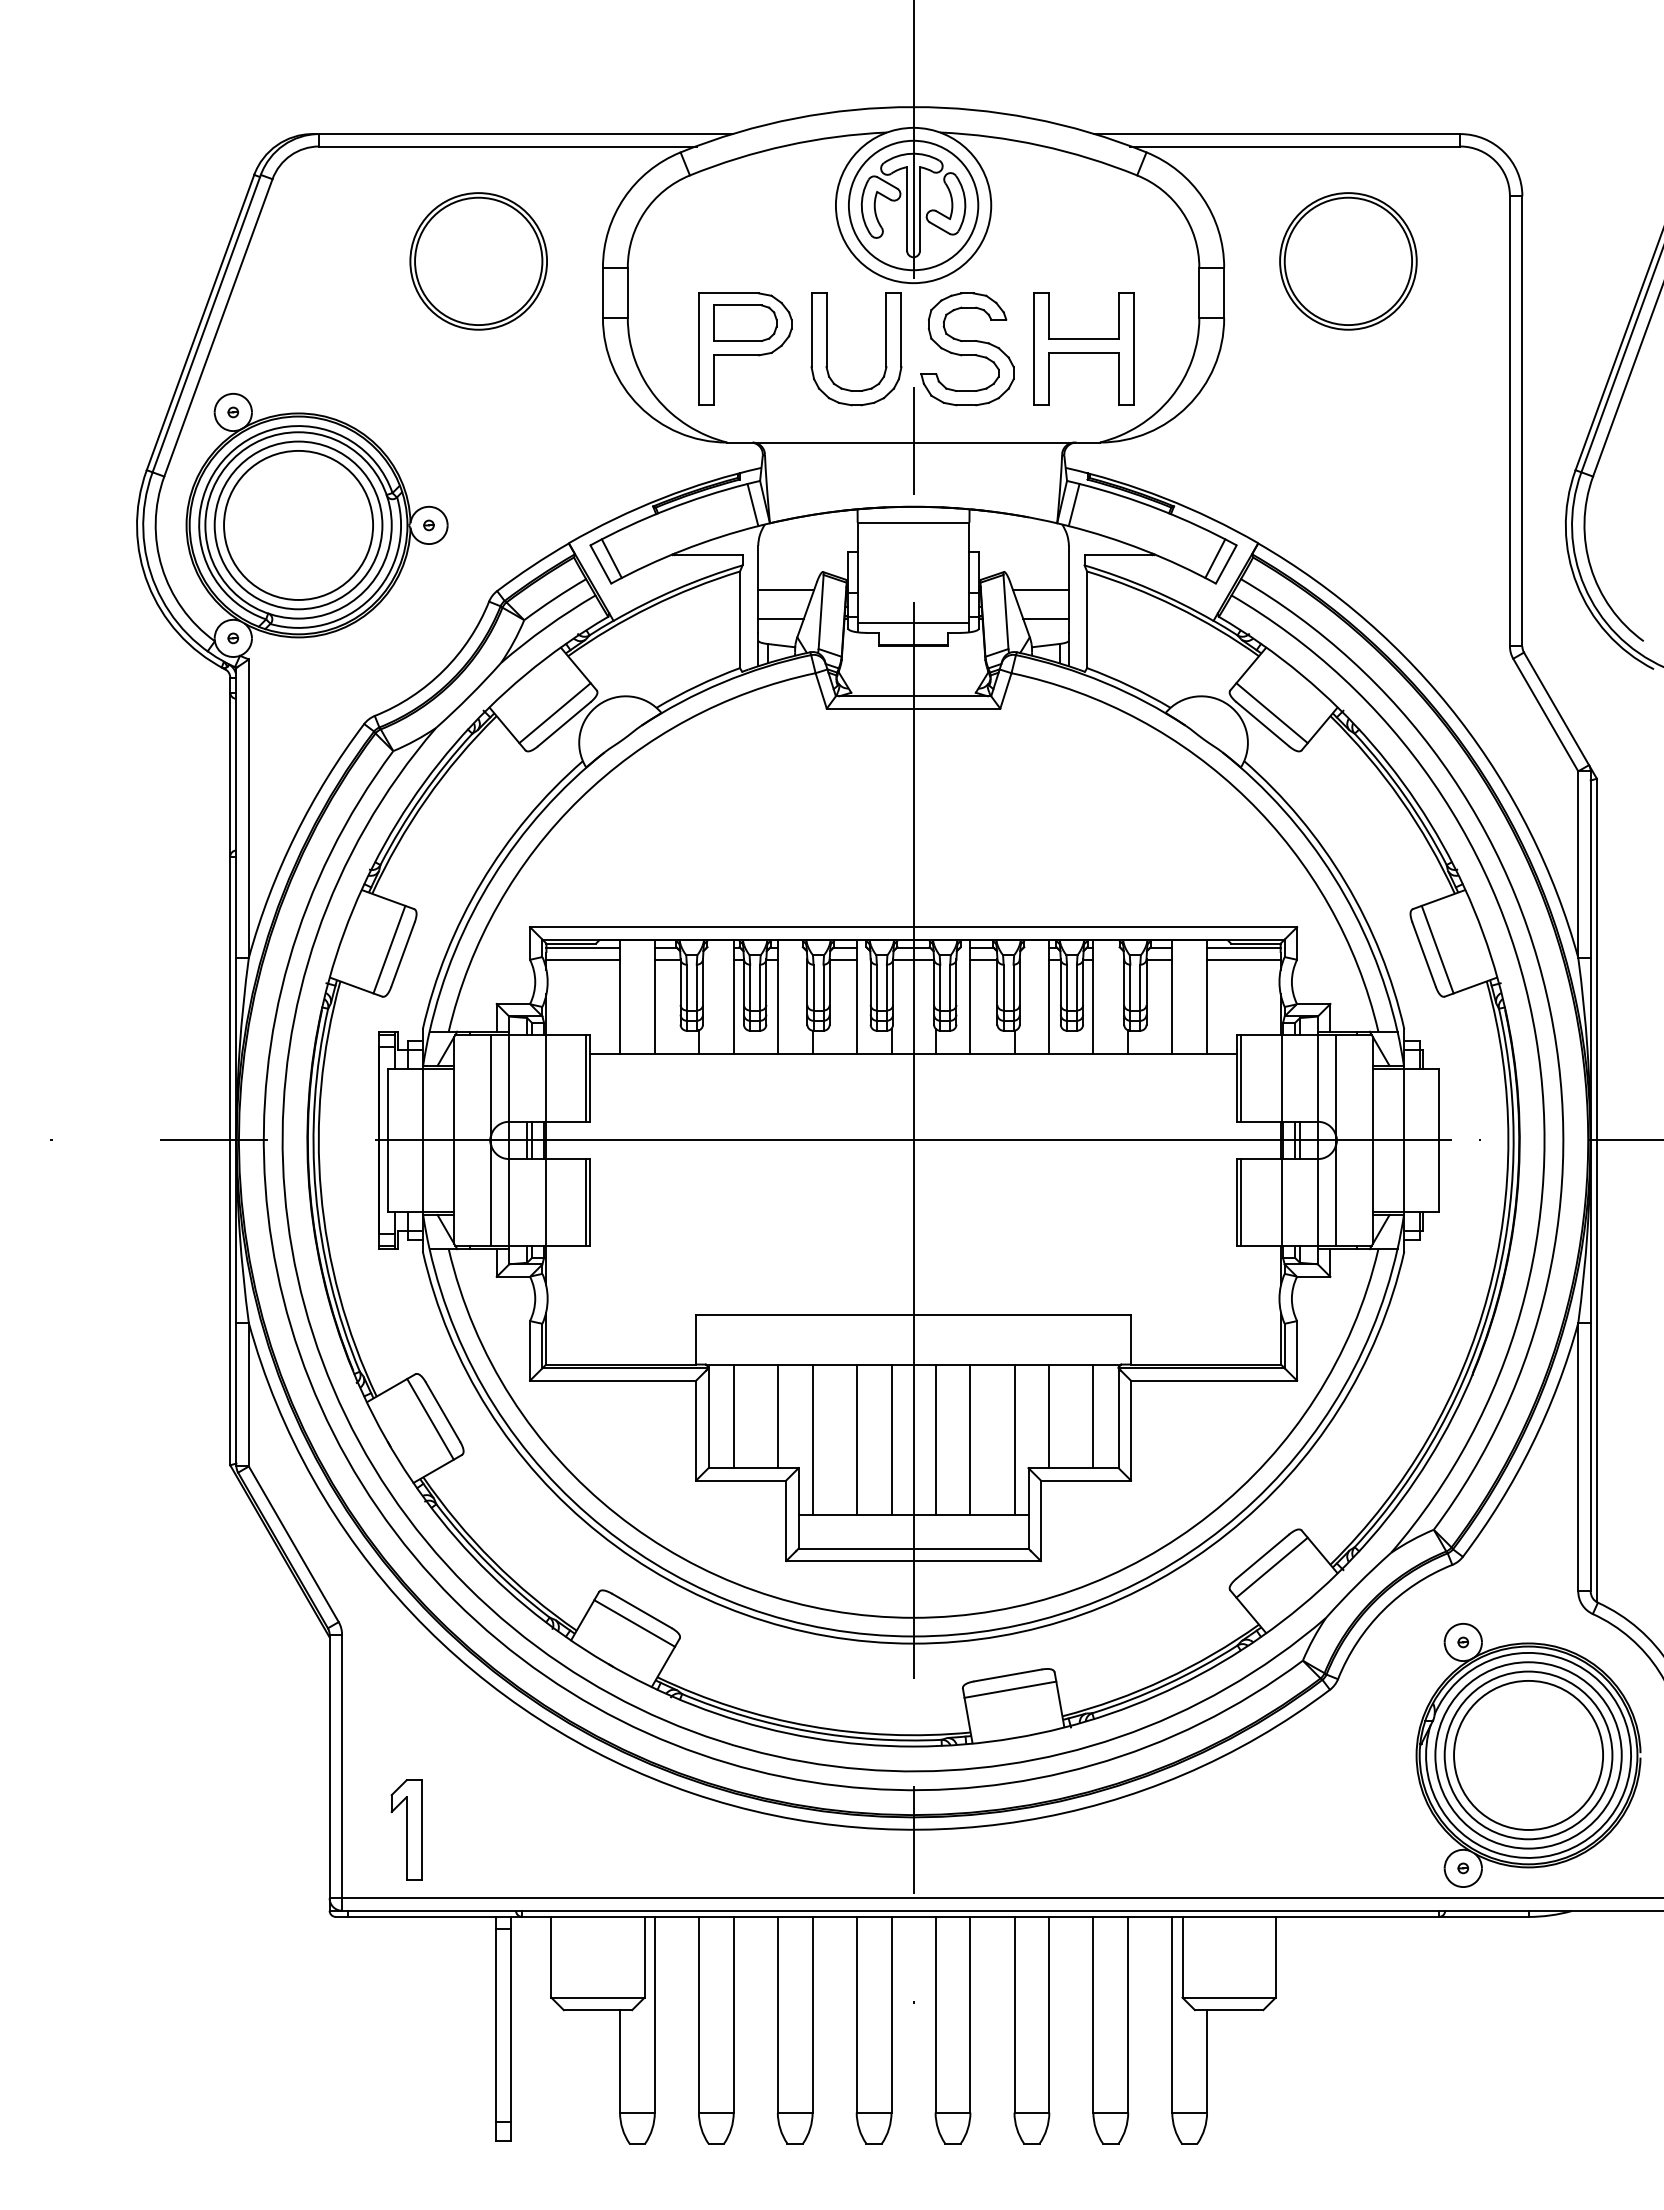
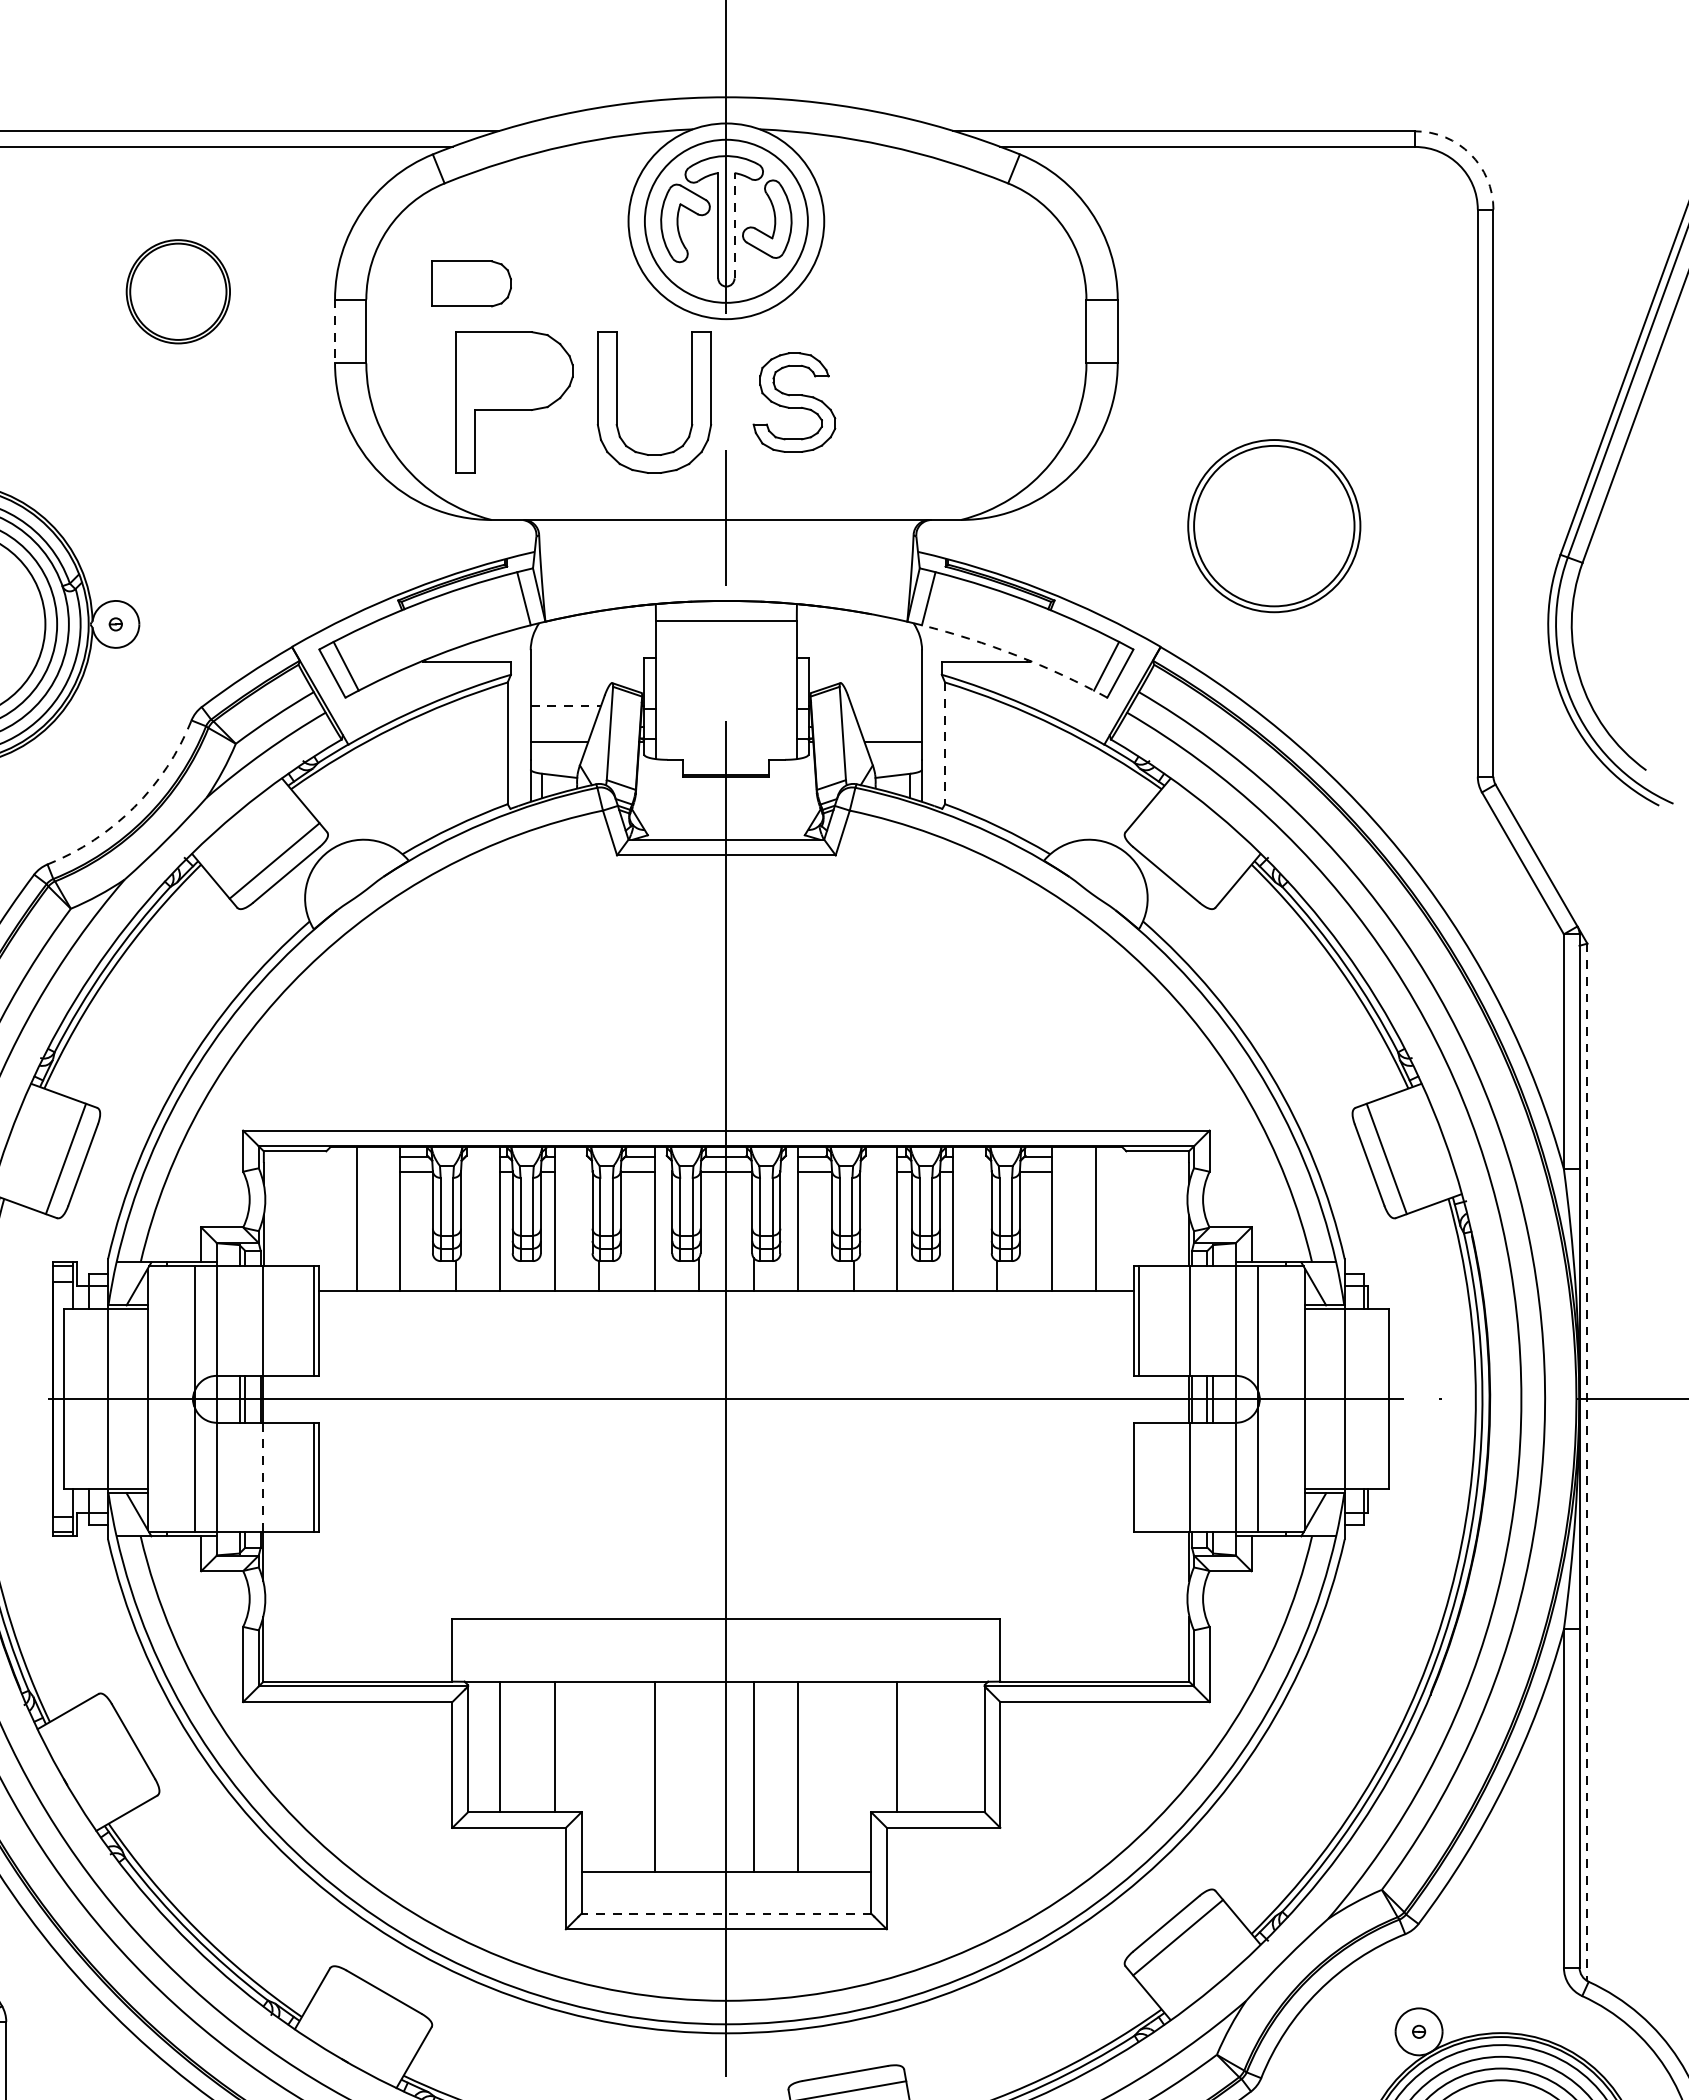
arc: (1504, 152) -> (1470, 154), solid -> dashed
line: (920, 209) -> (735, 226), solid -> dashed
part: (478, 261) -> (178, 291), size x0.6
part: (1348, 261) -> (1274, 526), moved
line: (602, 293) -> (334, 332), solid -> dashed
part: (745, 322) -> (471, 283), moved
part: (1083, 348) -> (940, 401), removed
part: (967, 349) -> (794, 402), size x0.7
arc: (1144, 550) -> (1017, 655), solid -> dashed
line: (786, 589) -> (566, 705), solid -> dashed
line: (1040, 589) -> (886, 705), removed
line: (1087, 620) -> (945, 744), solid -> dashed
line: (913, 622) -> (726, 746), removed
arc: (443, 670) -> (134, 807), solid -> dashed
line: (1271, 713) -> (1177, 861), removed
line: (583, 947) -> (310, 1156), removed
line: (1243, 947) -> (1142, 1156), removed
line: (583, 960) -> (310, 1172), removed
line: (1243, 960) -> (1142, 1172), removed
line: (1596, 1190) -> (1586, 1462), solid -> dashed
line: (1240, 1202) -> (1138, 1477), removed
line: (545, 1203) -> (262, 1478), solid -> dashed
line: (1093, 1416) -> (953, 1747), removed
line: (430, 1418) -> (117, 1749), removed
line: (812, 1439) -> (599, 1776), removed
line: (891, 1439) -> (698, 1776), removed
line: (1014, 1439) -> (853, 1776), removed
line: (913, 1548) -> (726, 1913), solid -> dashed
line: (634, 1623) -> (374, 2007), removed

